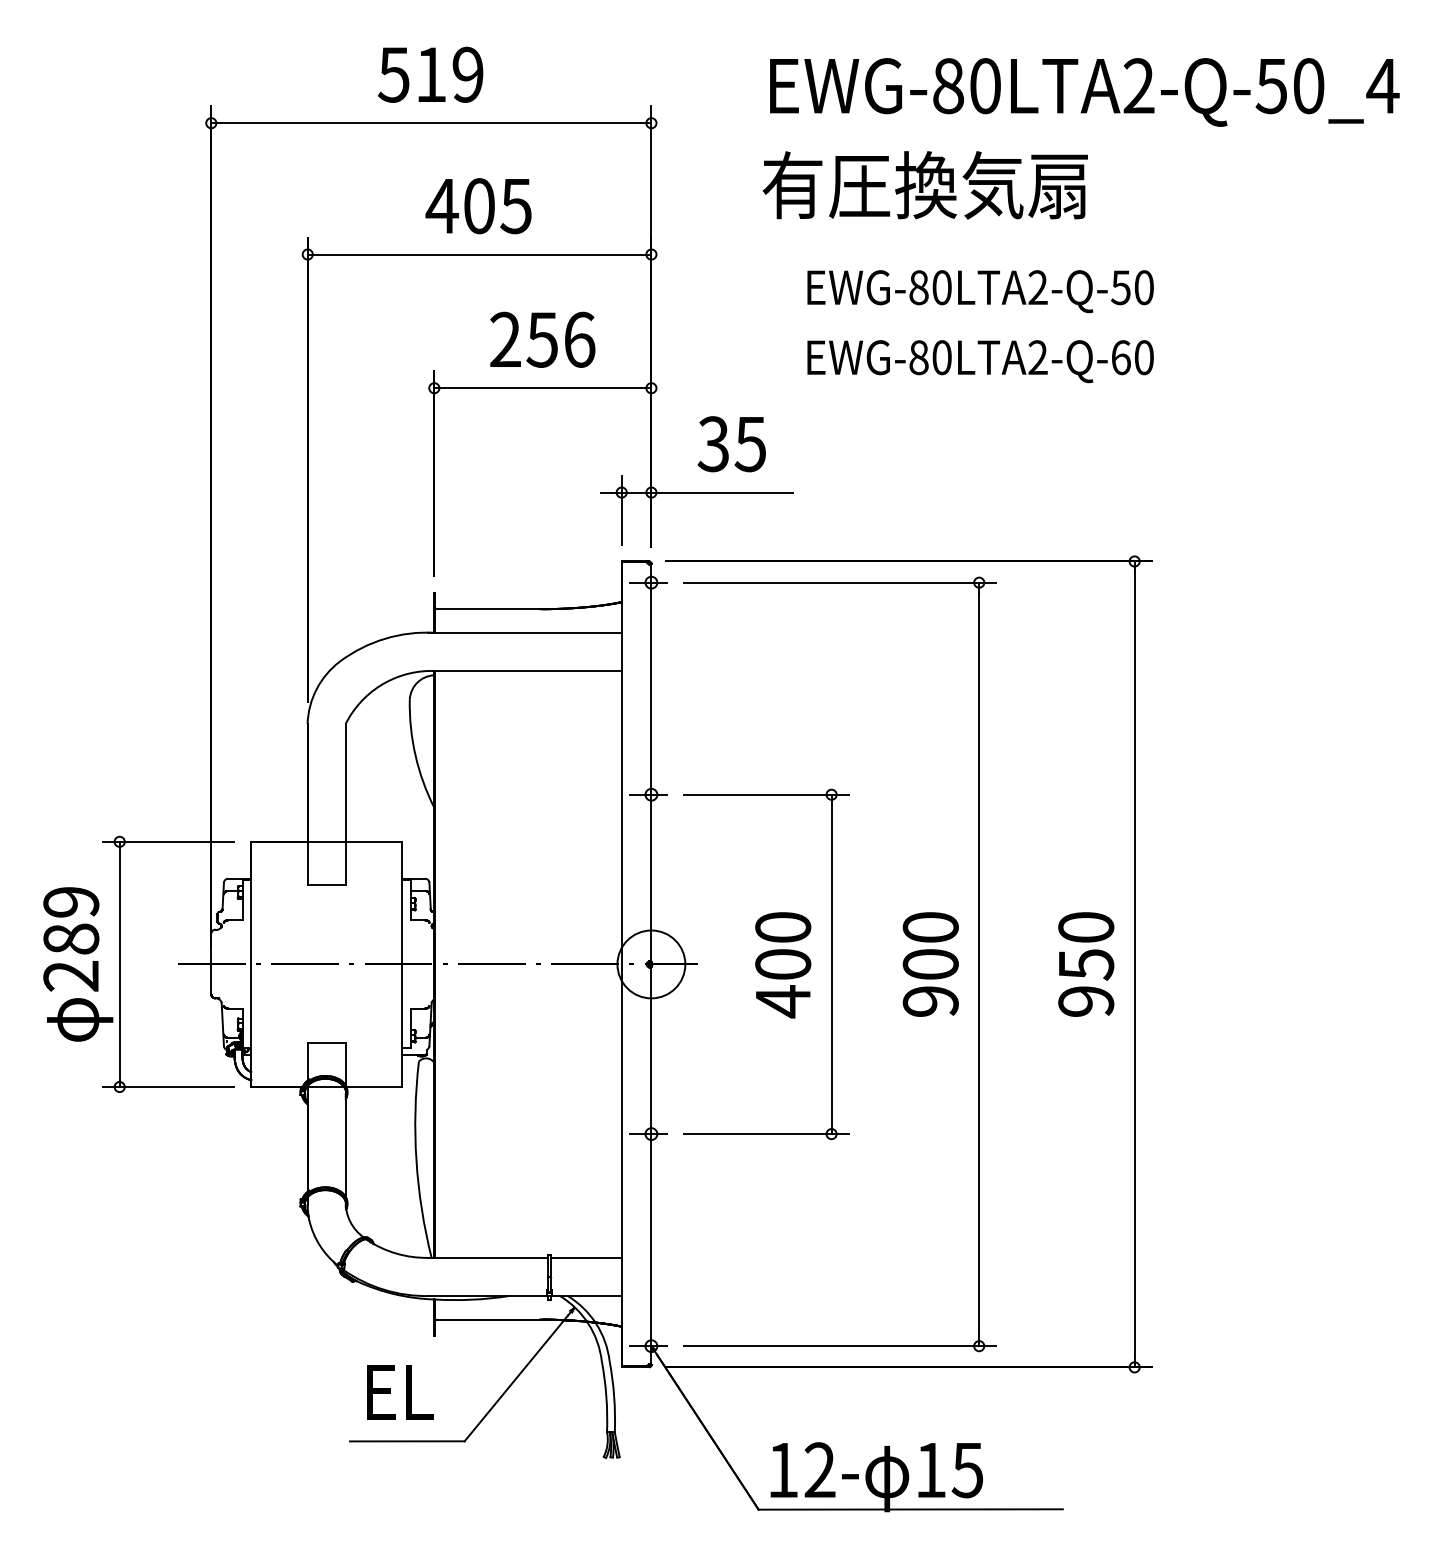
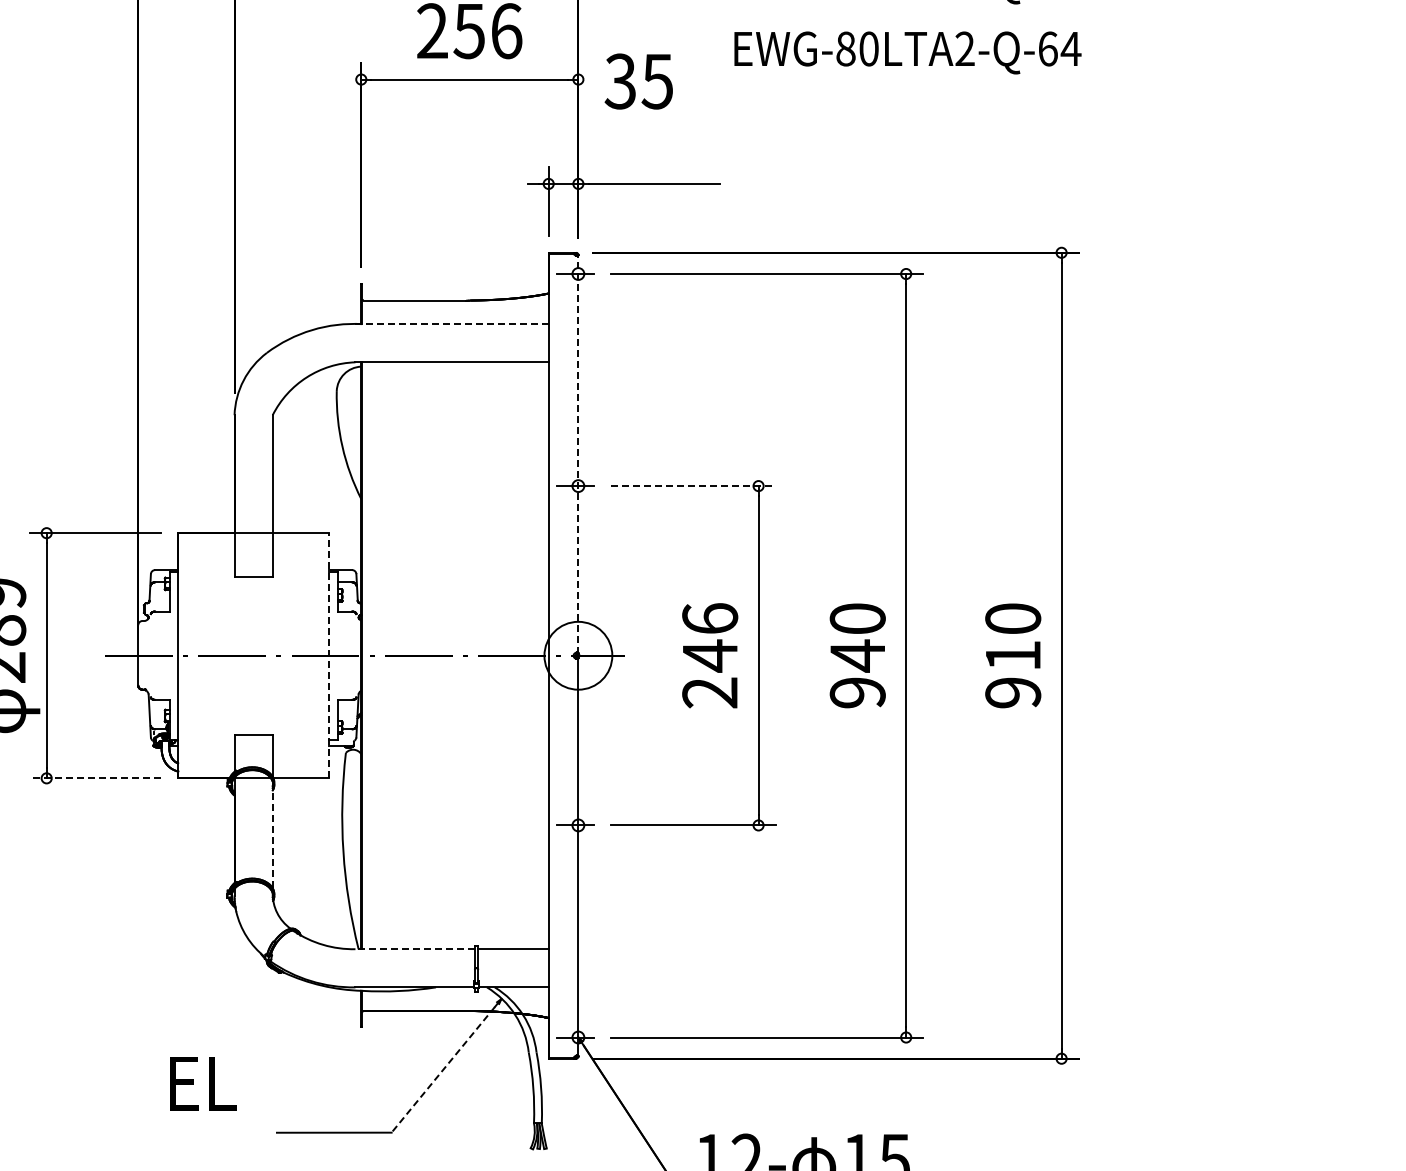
text: (1143, 357) -> (1070, 48), EWG-80LTA2-Q-60 -> EWG-80LTA2-Q-64
text: (731, 444) -> (638, 81), moved
line: (525, 632) -> (452, 323), solid -> dashed
line: (651, 762) -> (578, 453), solid -> dashed
line: (766, 794) -> (693, 485), solid -> dashed
line: (402, 964) -> (329, 655), solid -> dashed
text: (783, 964) -> (710, 655), 400 -> 246
text: (930, 964) -> (857, 655), 900 -> 940
text: (1086, 964) -> (1013, 655), 950 -> 910
line: (168, 1087) -> (95, 778), solid -> dashed
line: (345, 1143) -> (272, 834), solid -> dashed
line: (488, 1257) -> (415, 948), solid -> dashed
line: (515, 1378) -> (442, 1069), solid -> dashed
text: (400, 1392) -> (203, 1083), moved

